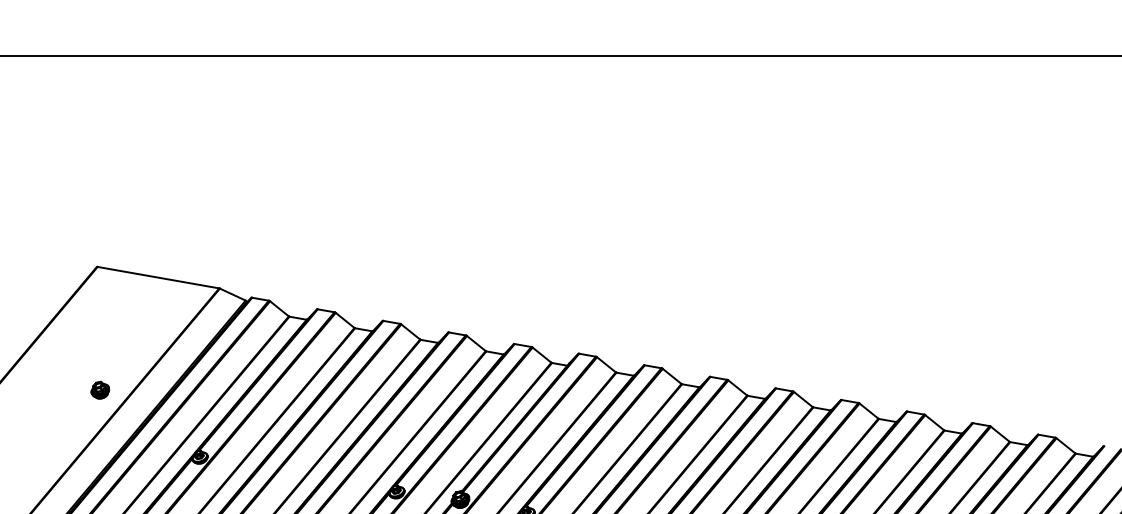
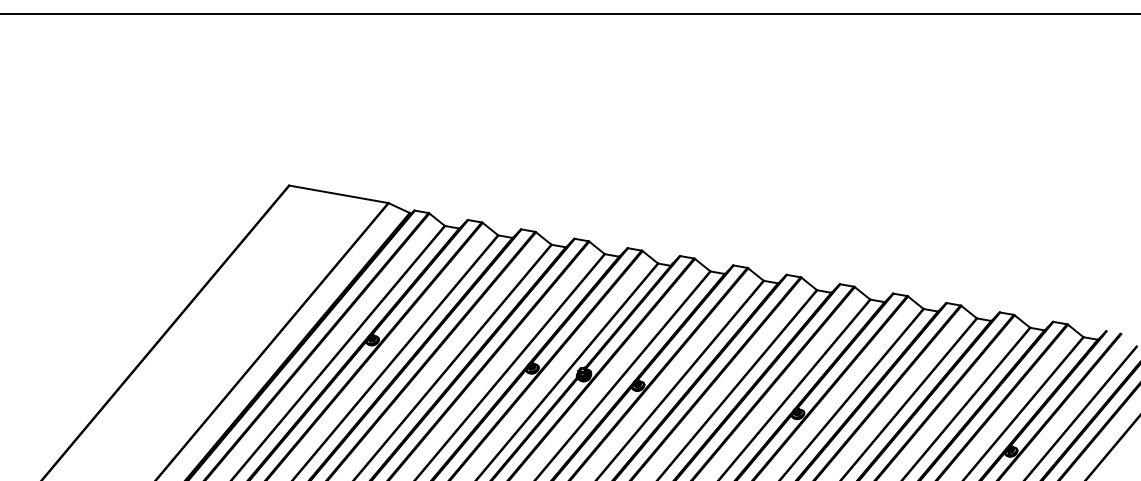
part: (100, 389) -> (291, 285), removed

